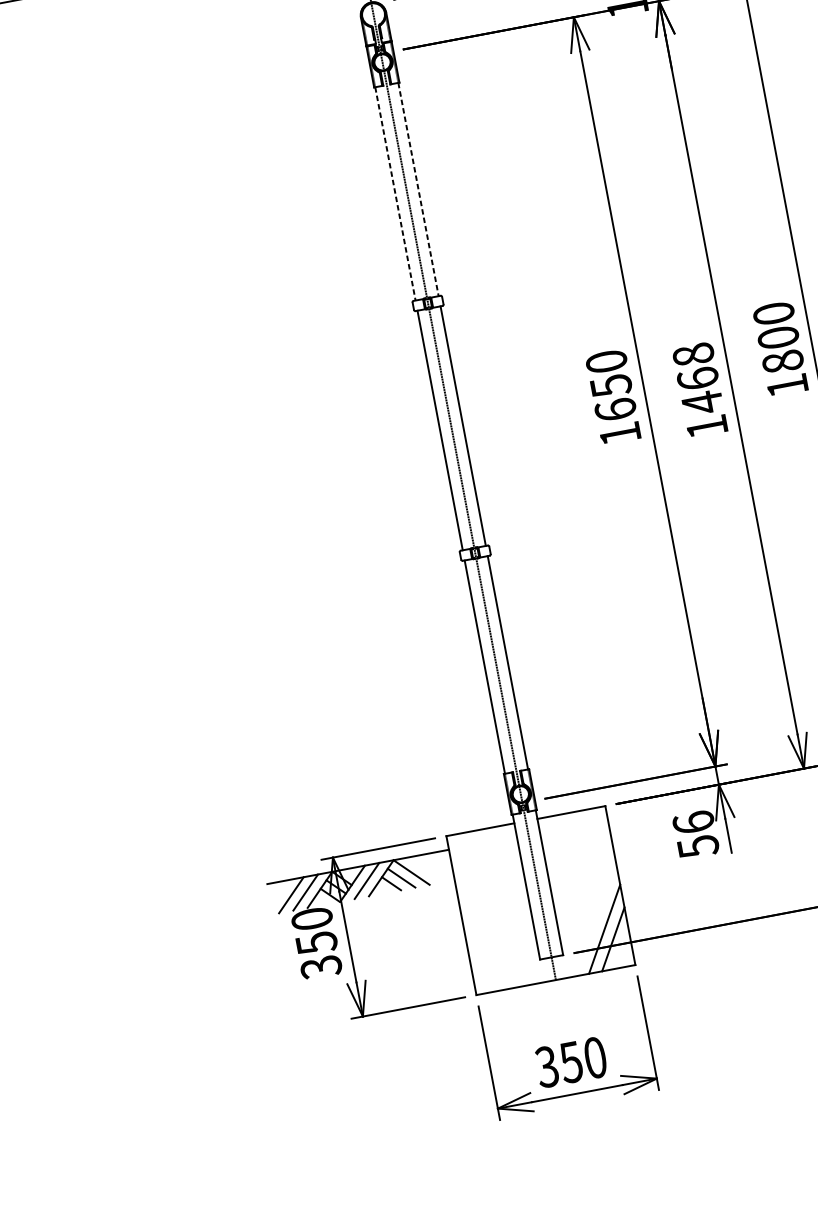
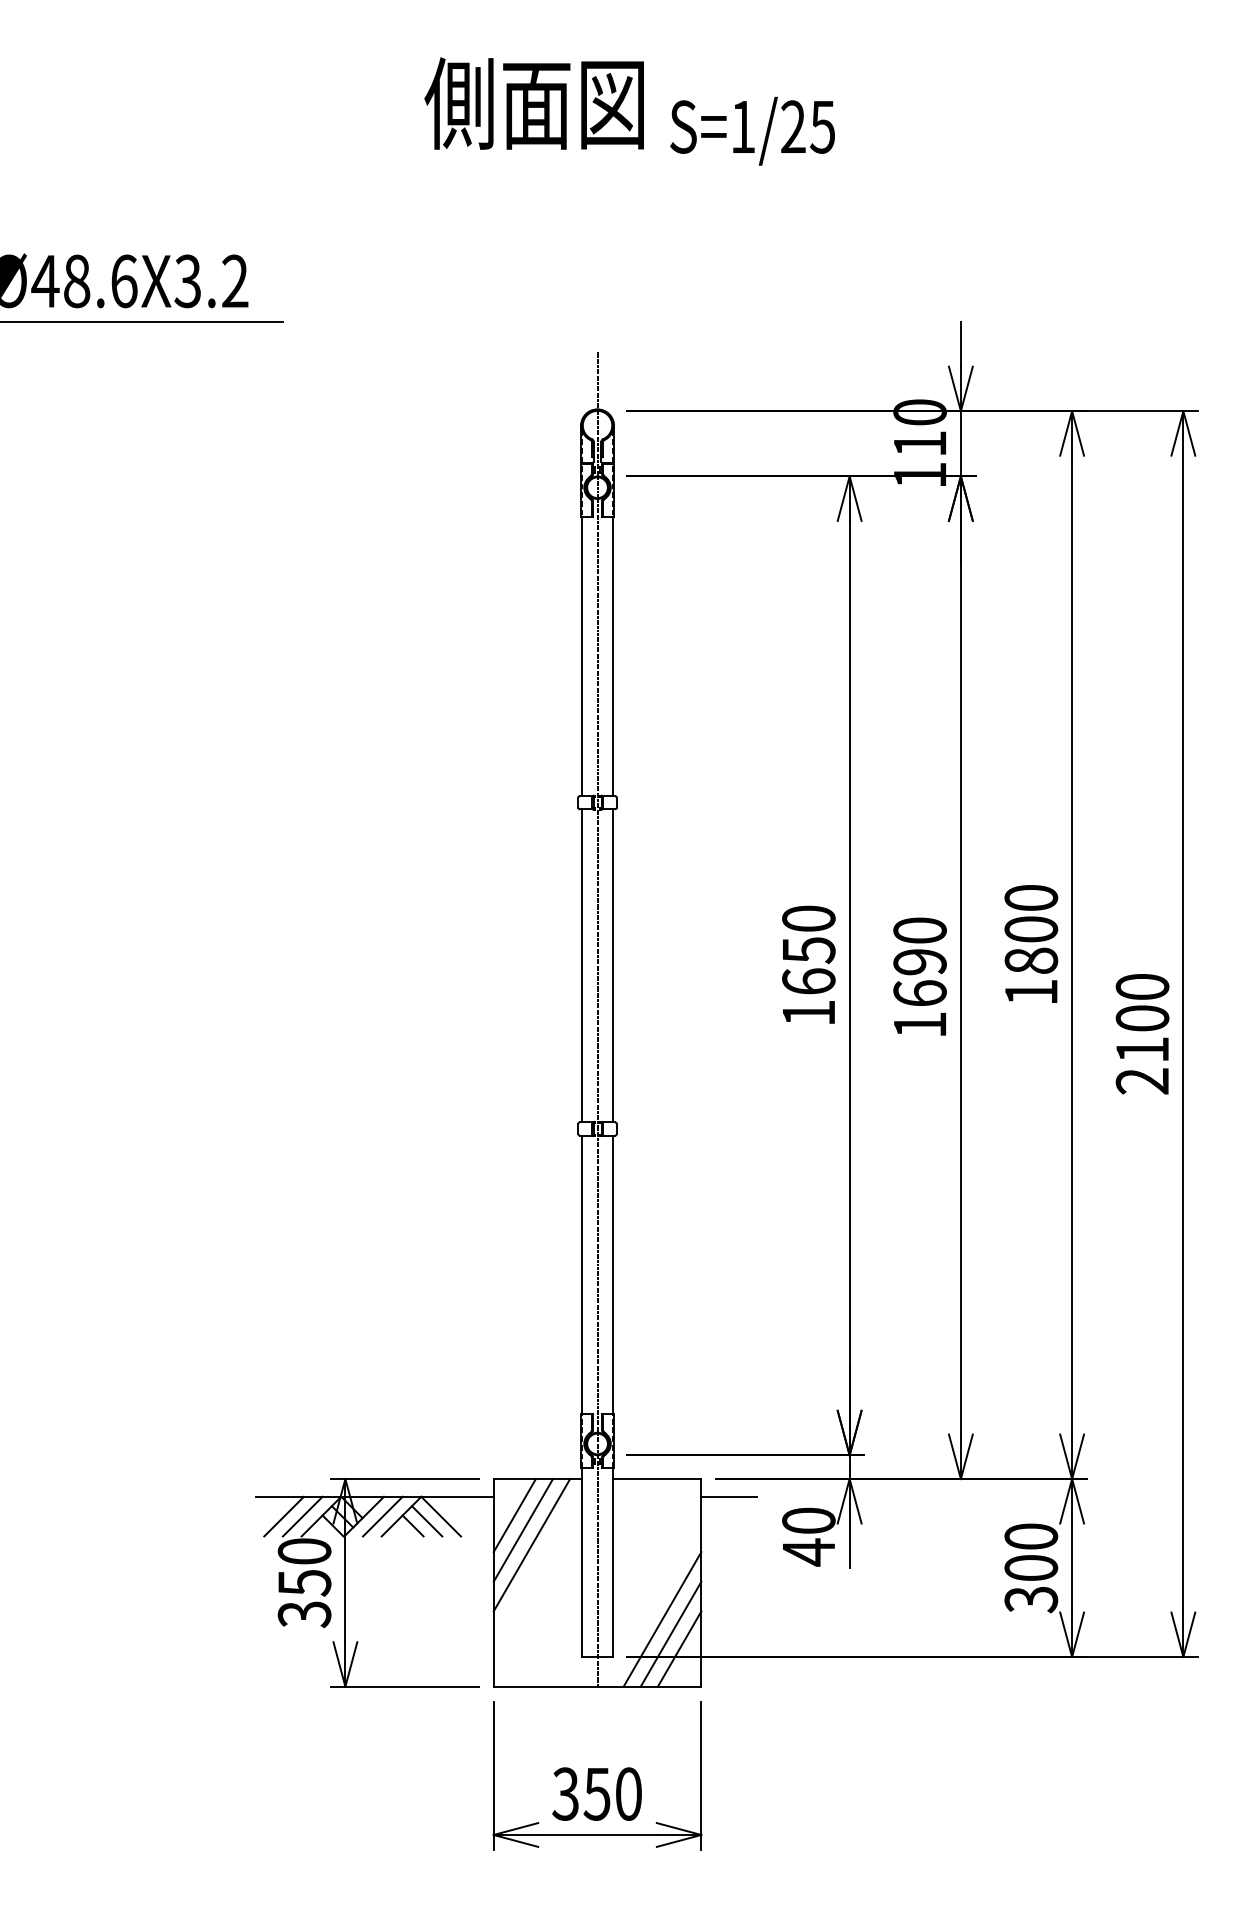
line: (418, 190) -> (612, 657), dashed -> solid
line: (395, 194) -> (582, 657), dashed -> solid
text: (697, 379) -> (919, 962), 1468 -> 1690
line: (629, 815) -> (729, 1496), added
text: (695, 834) -> (808, 1536), 56 -> 40
line: (467, 861) -> (514, 1515), added
line: (476, 871) -> (523, 1530), added
line: (484, 881) -> (531, 1545), added
line: (595, 919) -> (662, 1619), added

